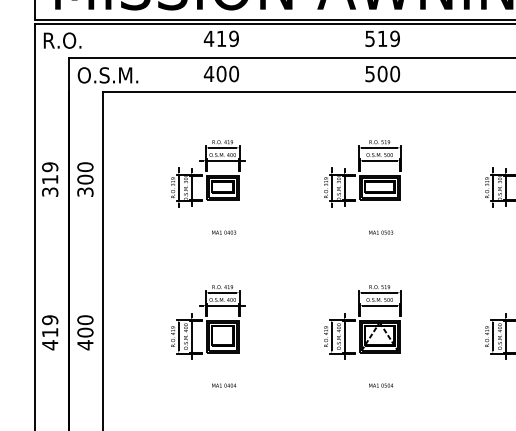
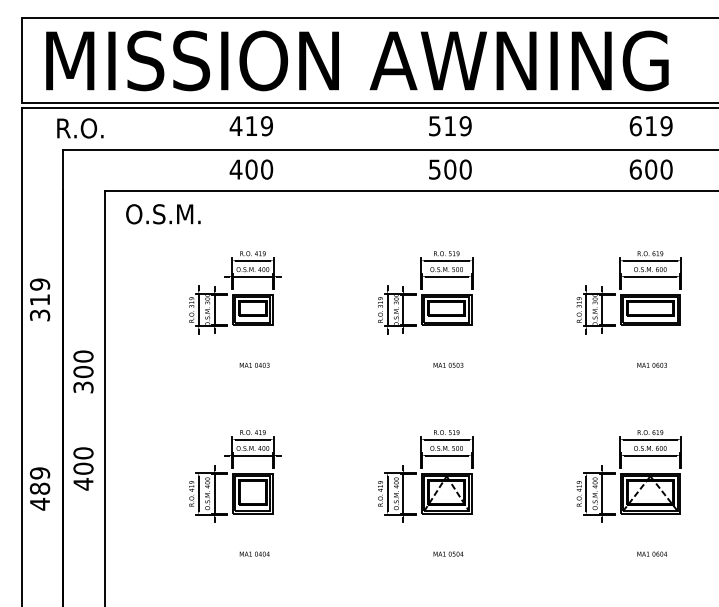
text: (62, 40) -> (80, 128), moved
text: (108, 75) -> (163, 214), moved
text: (85, 179) -> (83, 371), moved
text: (49, 332) -> (39, 488), 419 -> 489
text: (85, 332) -> (83, 468), moved

